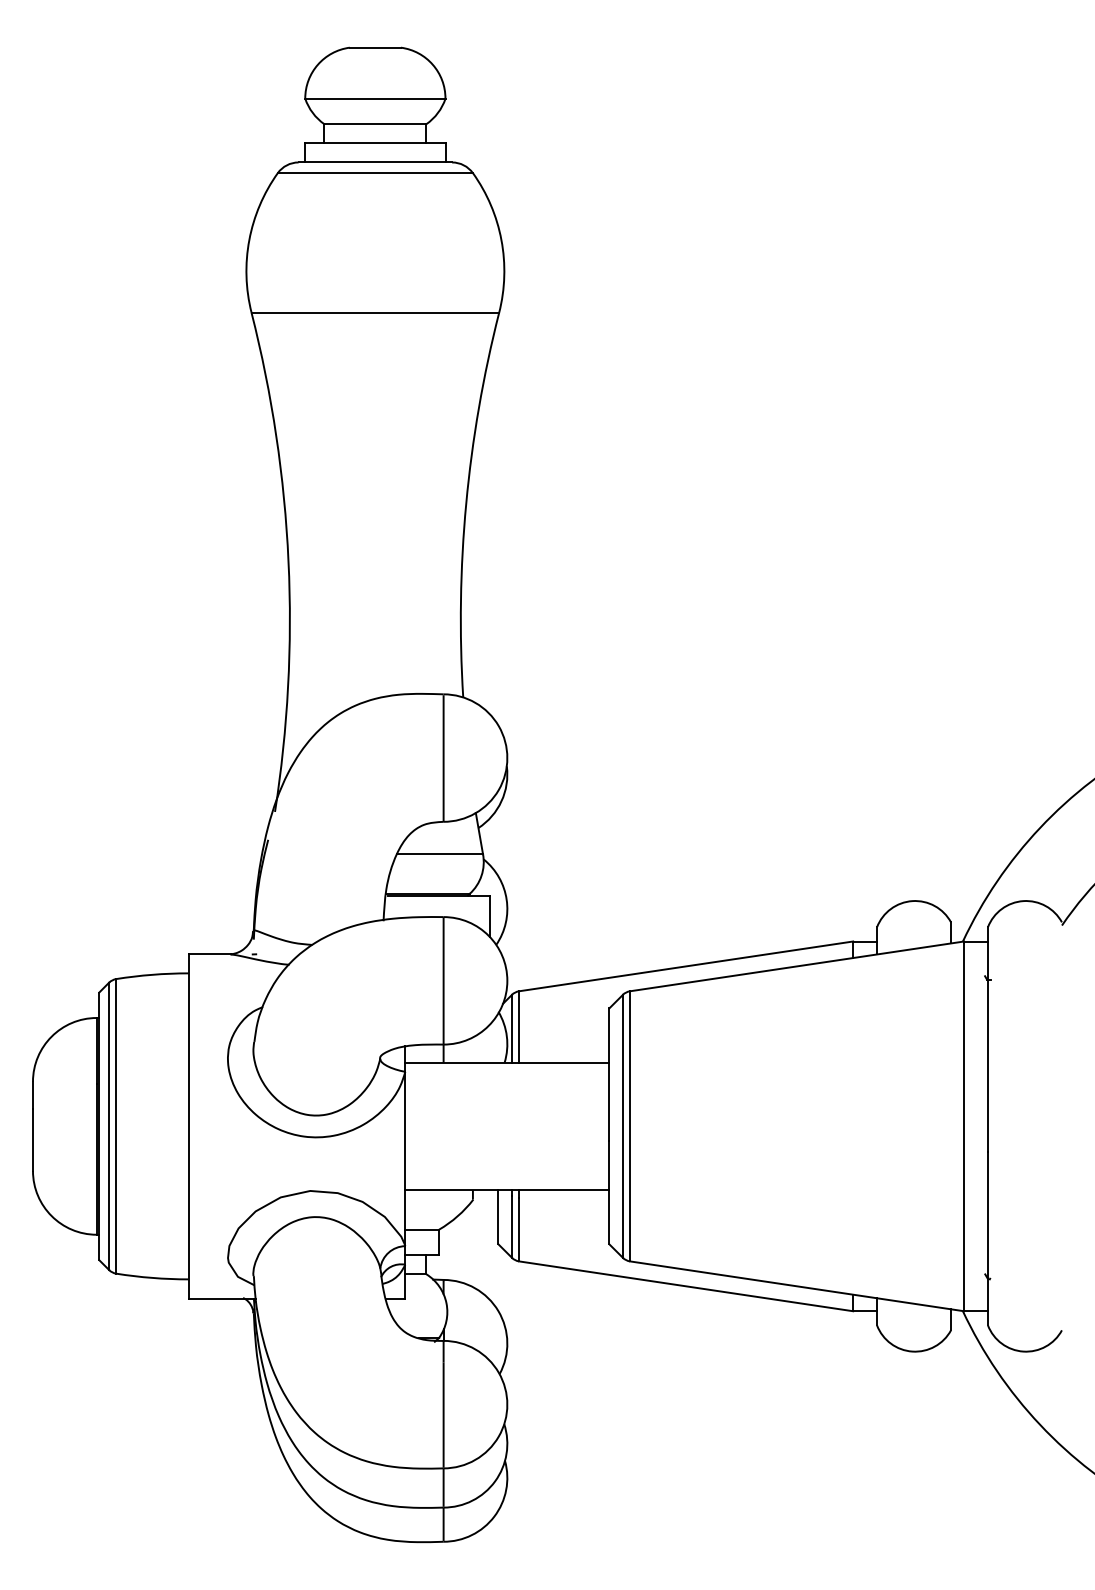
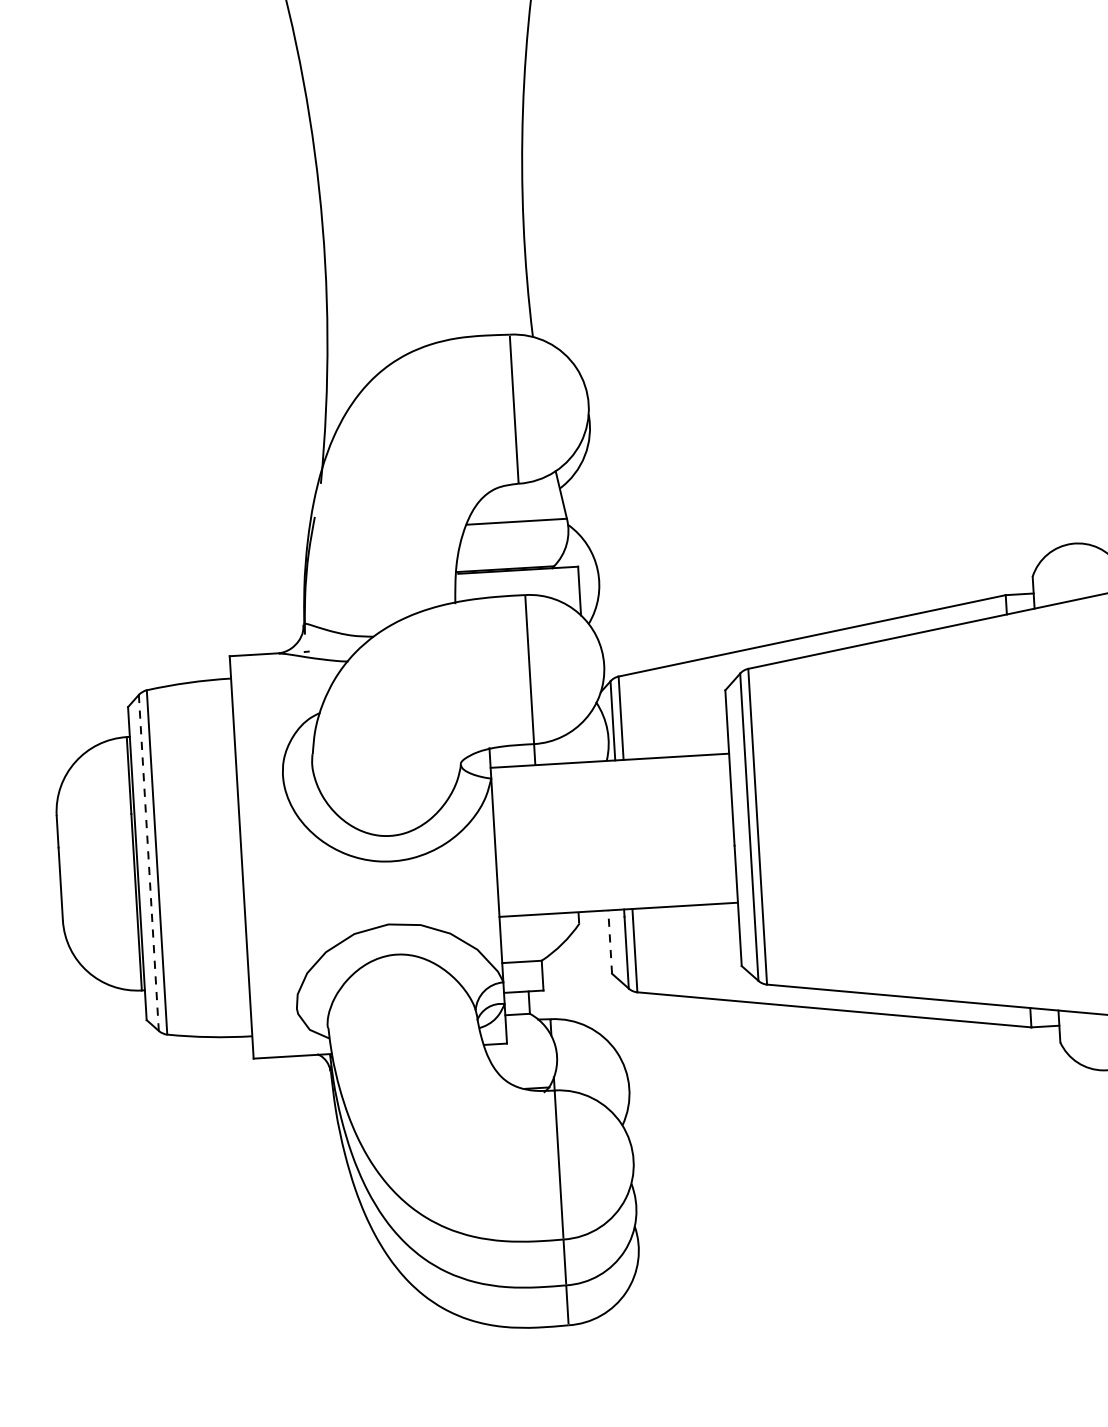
line: (109, 1126) -> (149, 863), solid -> dashed
line: (498, 1216) -> (610, 941), solid -> dashed

